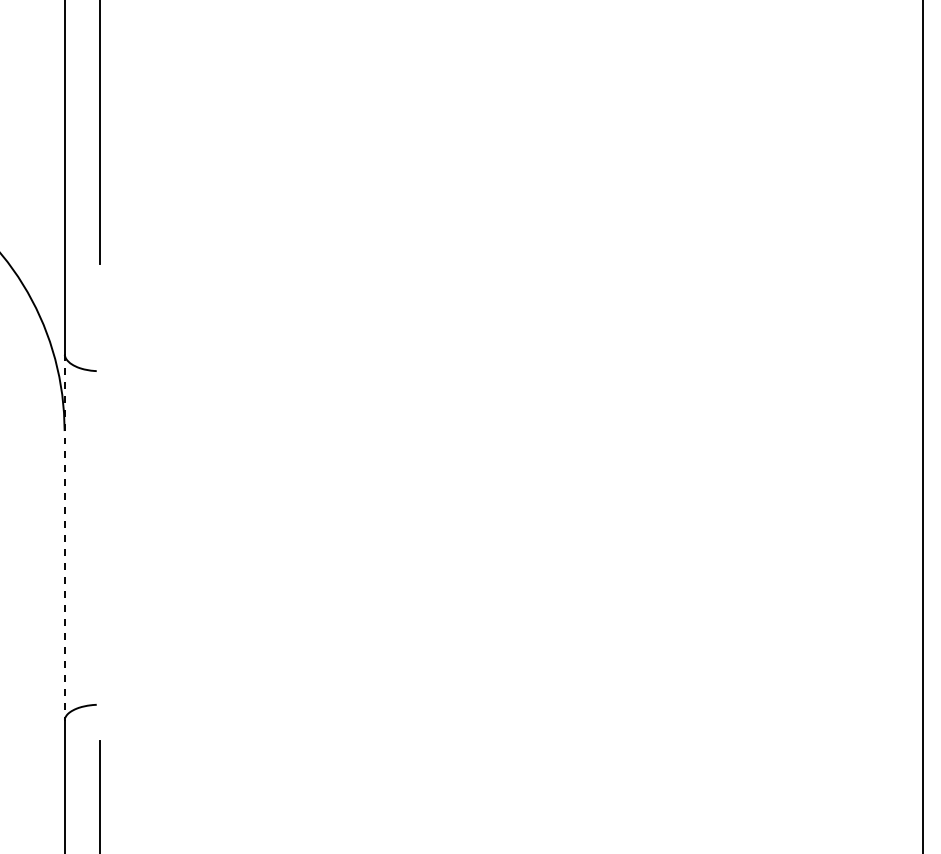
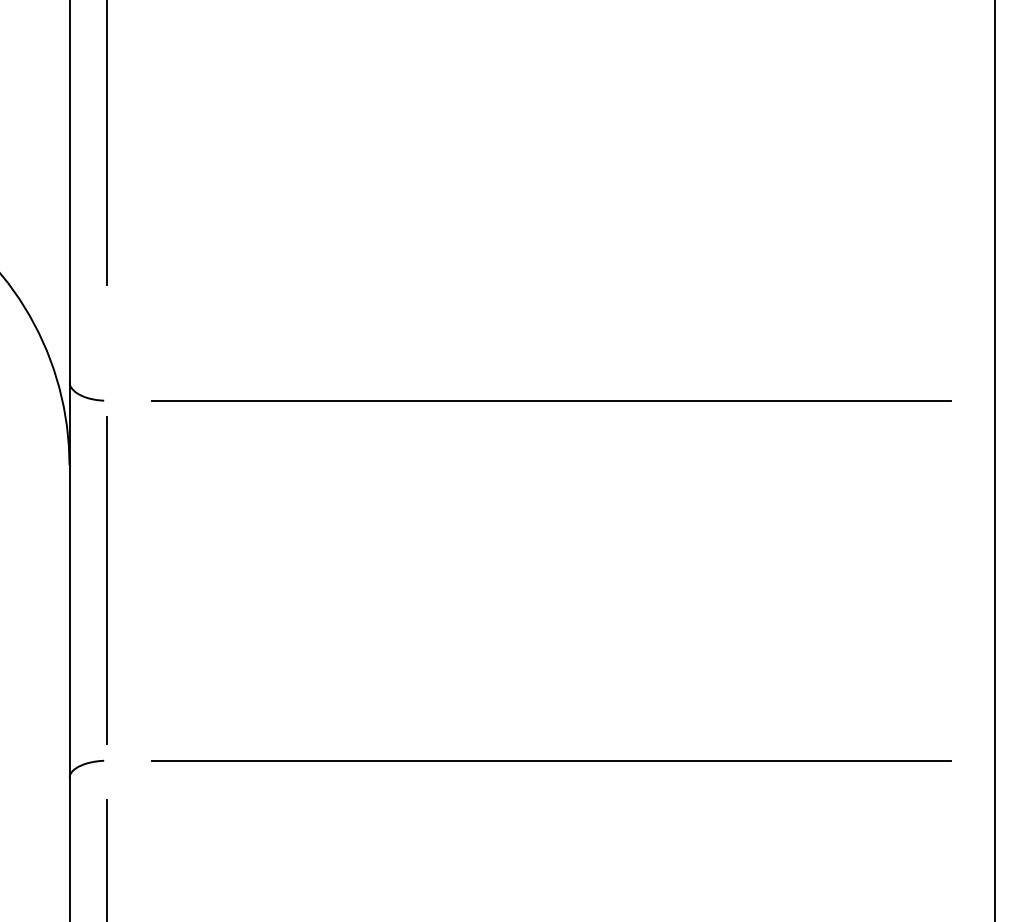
line: (510, 370) -> (550, 400), added
line: (64, 537) -> (69, 580), dashed -> solid
line: (98, 537) -> (106, 580), added
line: (510, 704) -> (550, 760), added

